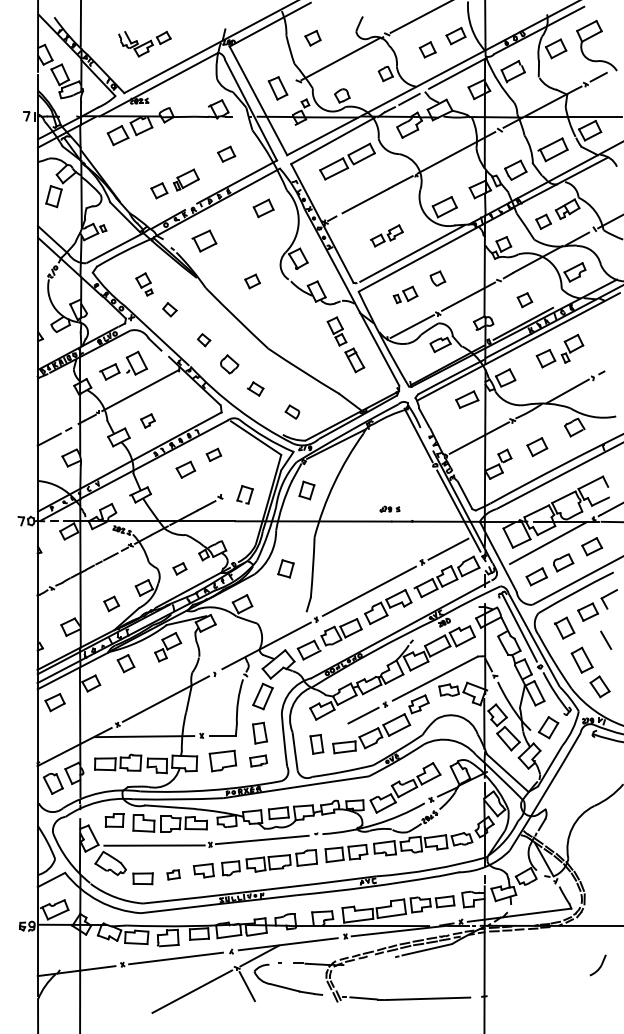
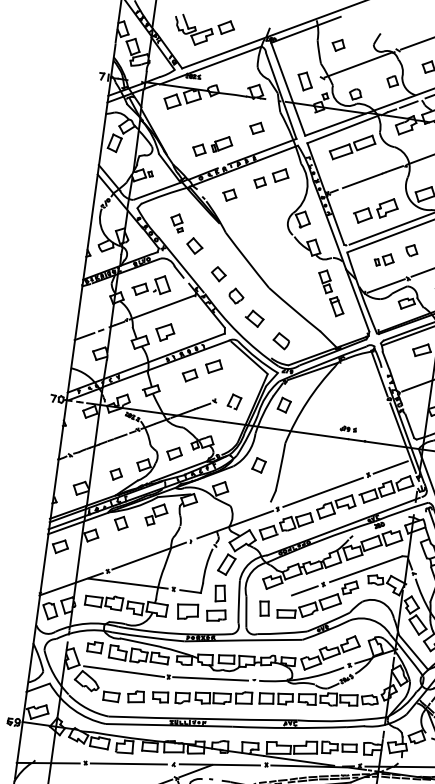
part: (144, 43) -> (203, 31), size x1.43
part: (386, 235) -> (375, 210), size x1.67
part: (203, 240) -> (229, 194), size x0.71
part: (252, 281) -> (260, 182), moved
part: (169, 309) -> (194, 245), size x1.43
part: (203, 339) -> (218, 273), size x1.43
part: (255, 388) -> (254, 318), size x1.43
part: (292, 411) -> (281, 340), size x1.43
part: (147, 420) -> (164, 331), size x1.67
part: (213, 454) -> (213, 366), size x1.43
part: (179, 568) -> (174, 453), size x1.43
part: (258, 760) -> (216, 615), size x1.43
part: (173, 874) -> (136, 696), size x1.67

